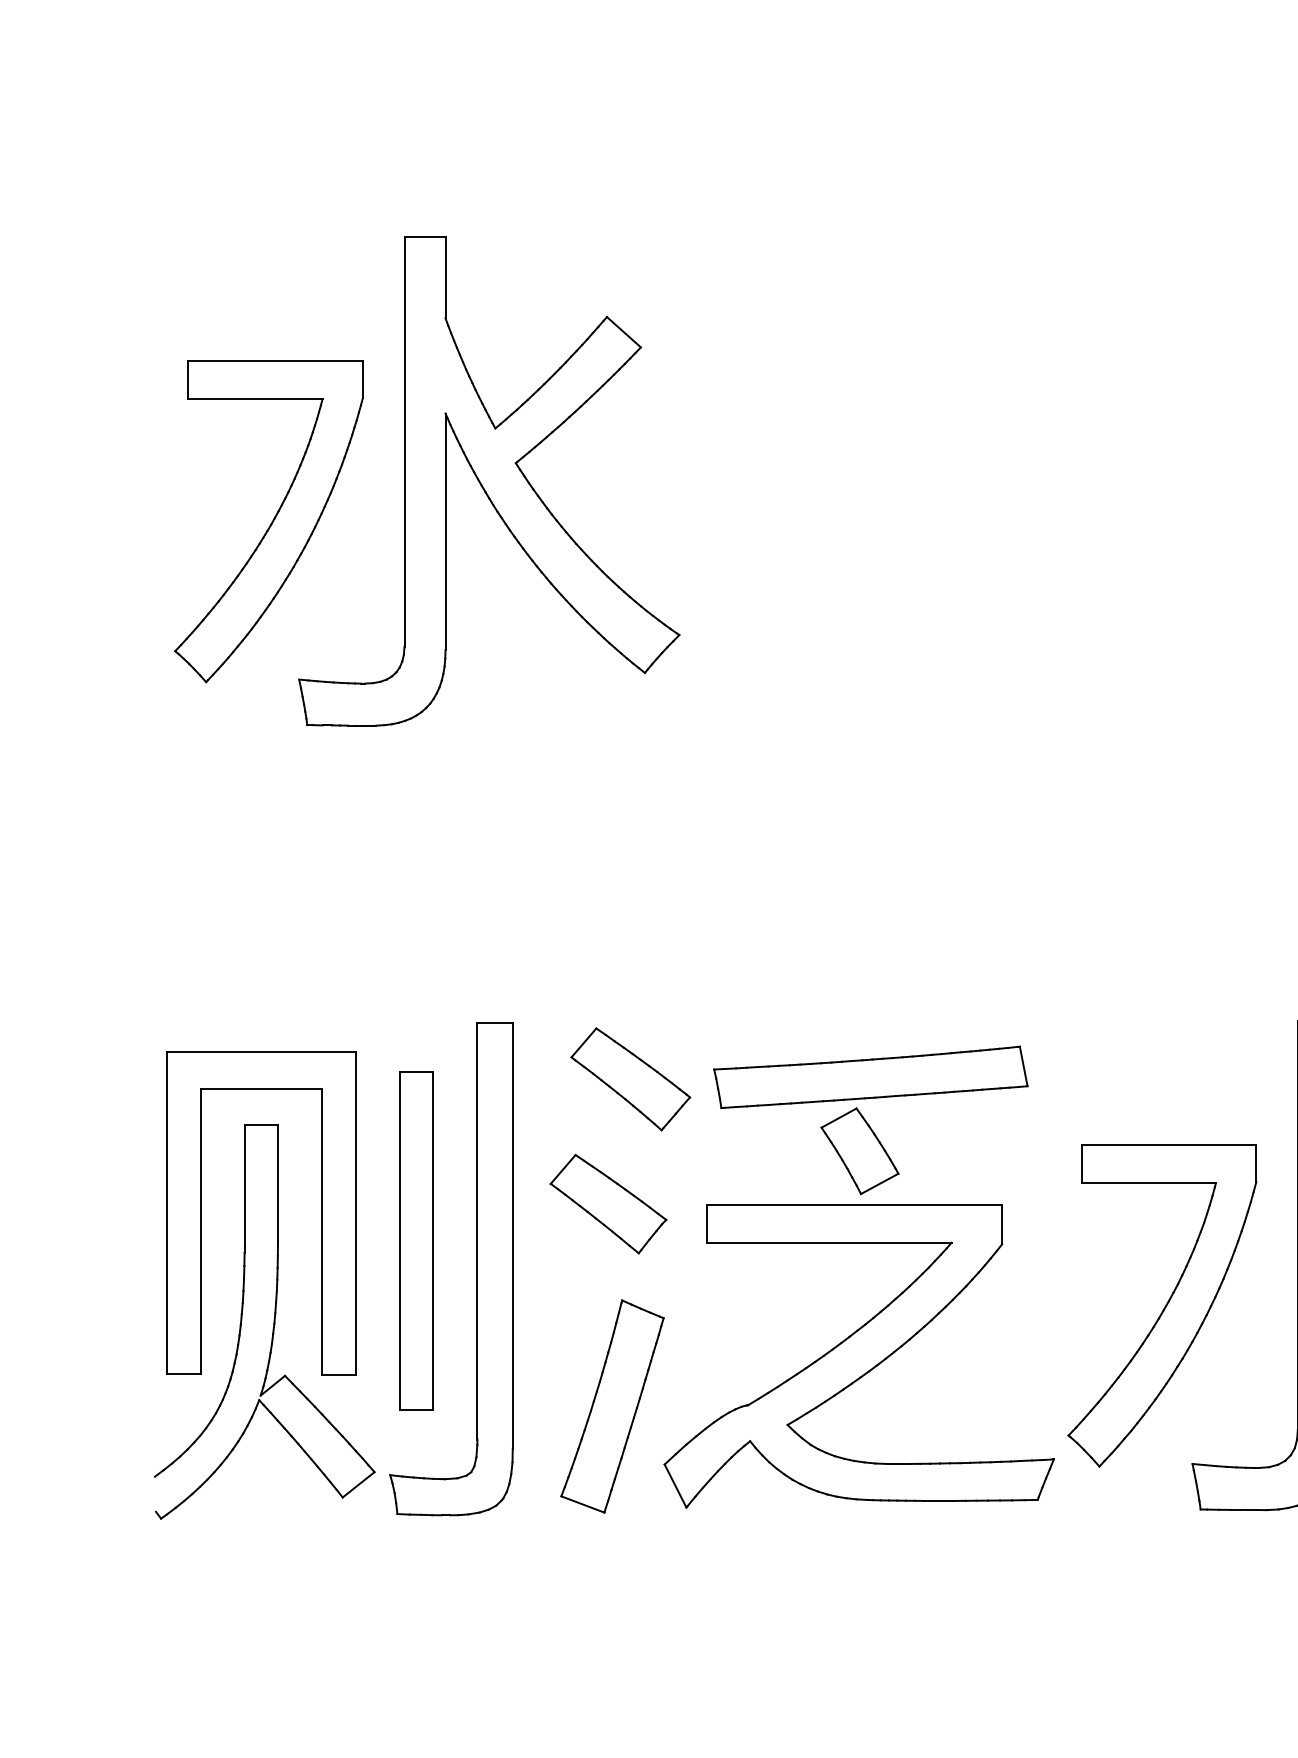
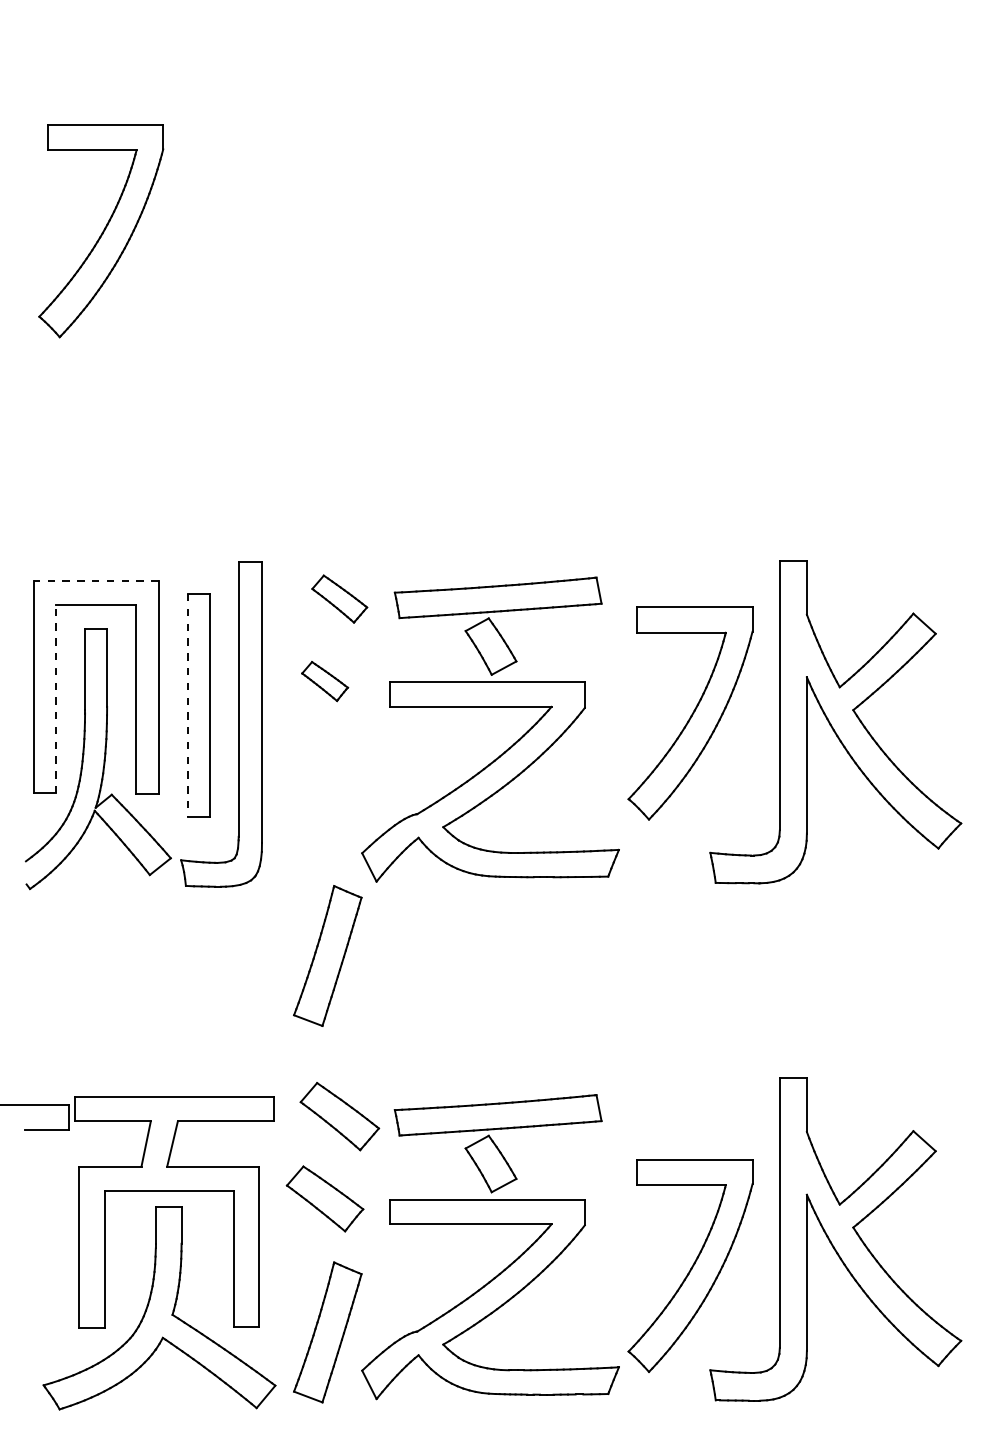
part: (489, 481) -> (246, 204), removed
line: (260, 1052) -> (95, 581), solid -> dashed
part: (630, 1078) -> (339, 598), size x0.7
part: (607, 1204) -> (324, 681), size x0.6
line: (201, 1229) -> (56, 698), solid -> dashed
line: (399, 1240) -> (187, 705), solid -> dashed
part: (1162, 1305) -> (690, 713), moved
part: (612, 1405) -> (327, 955), moved

